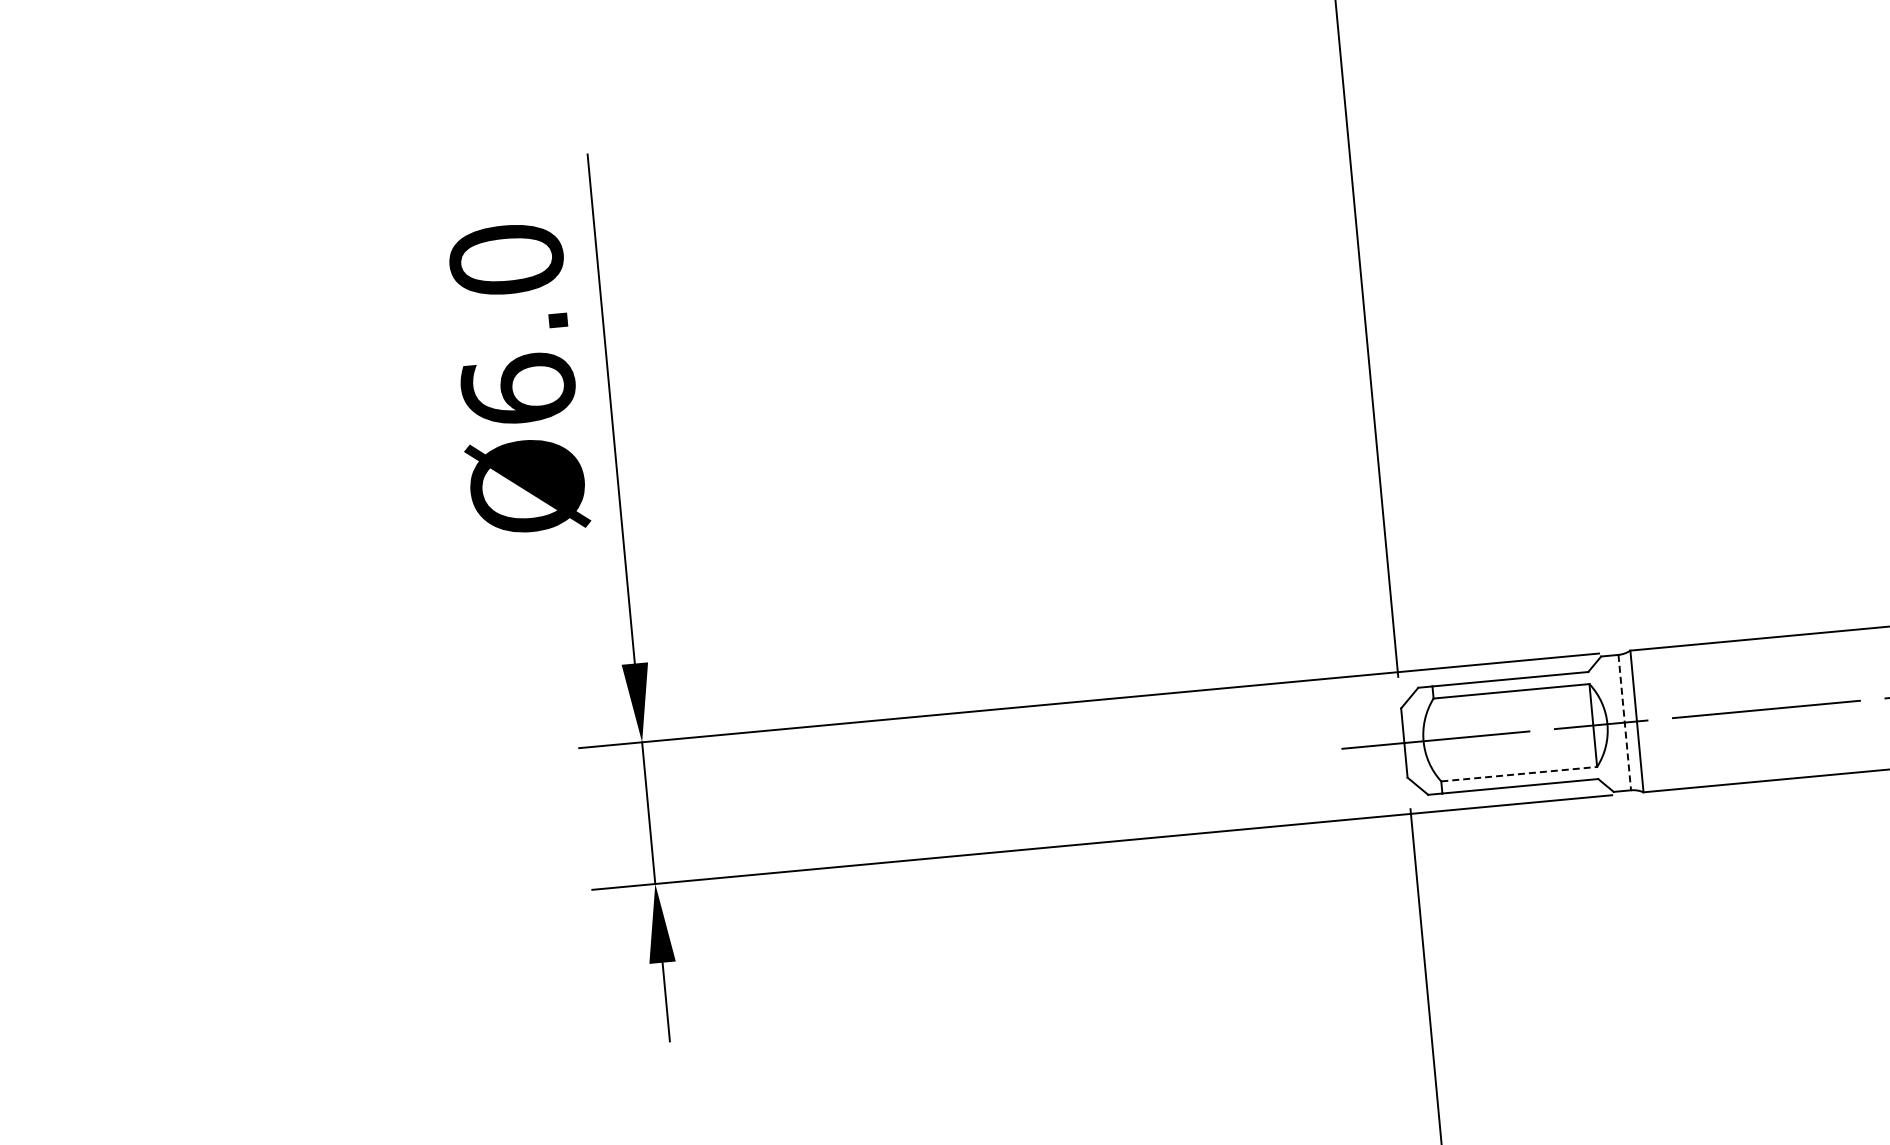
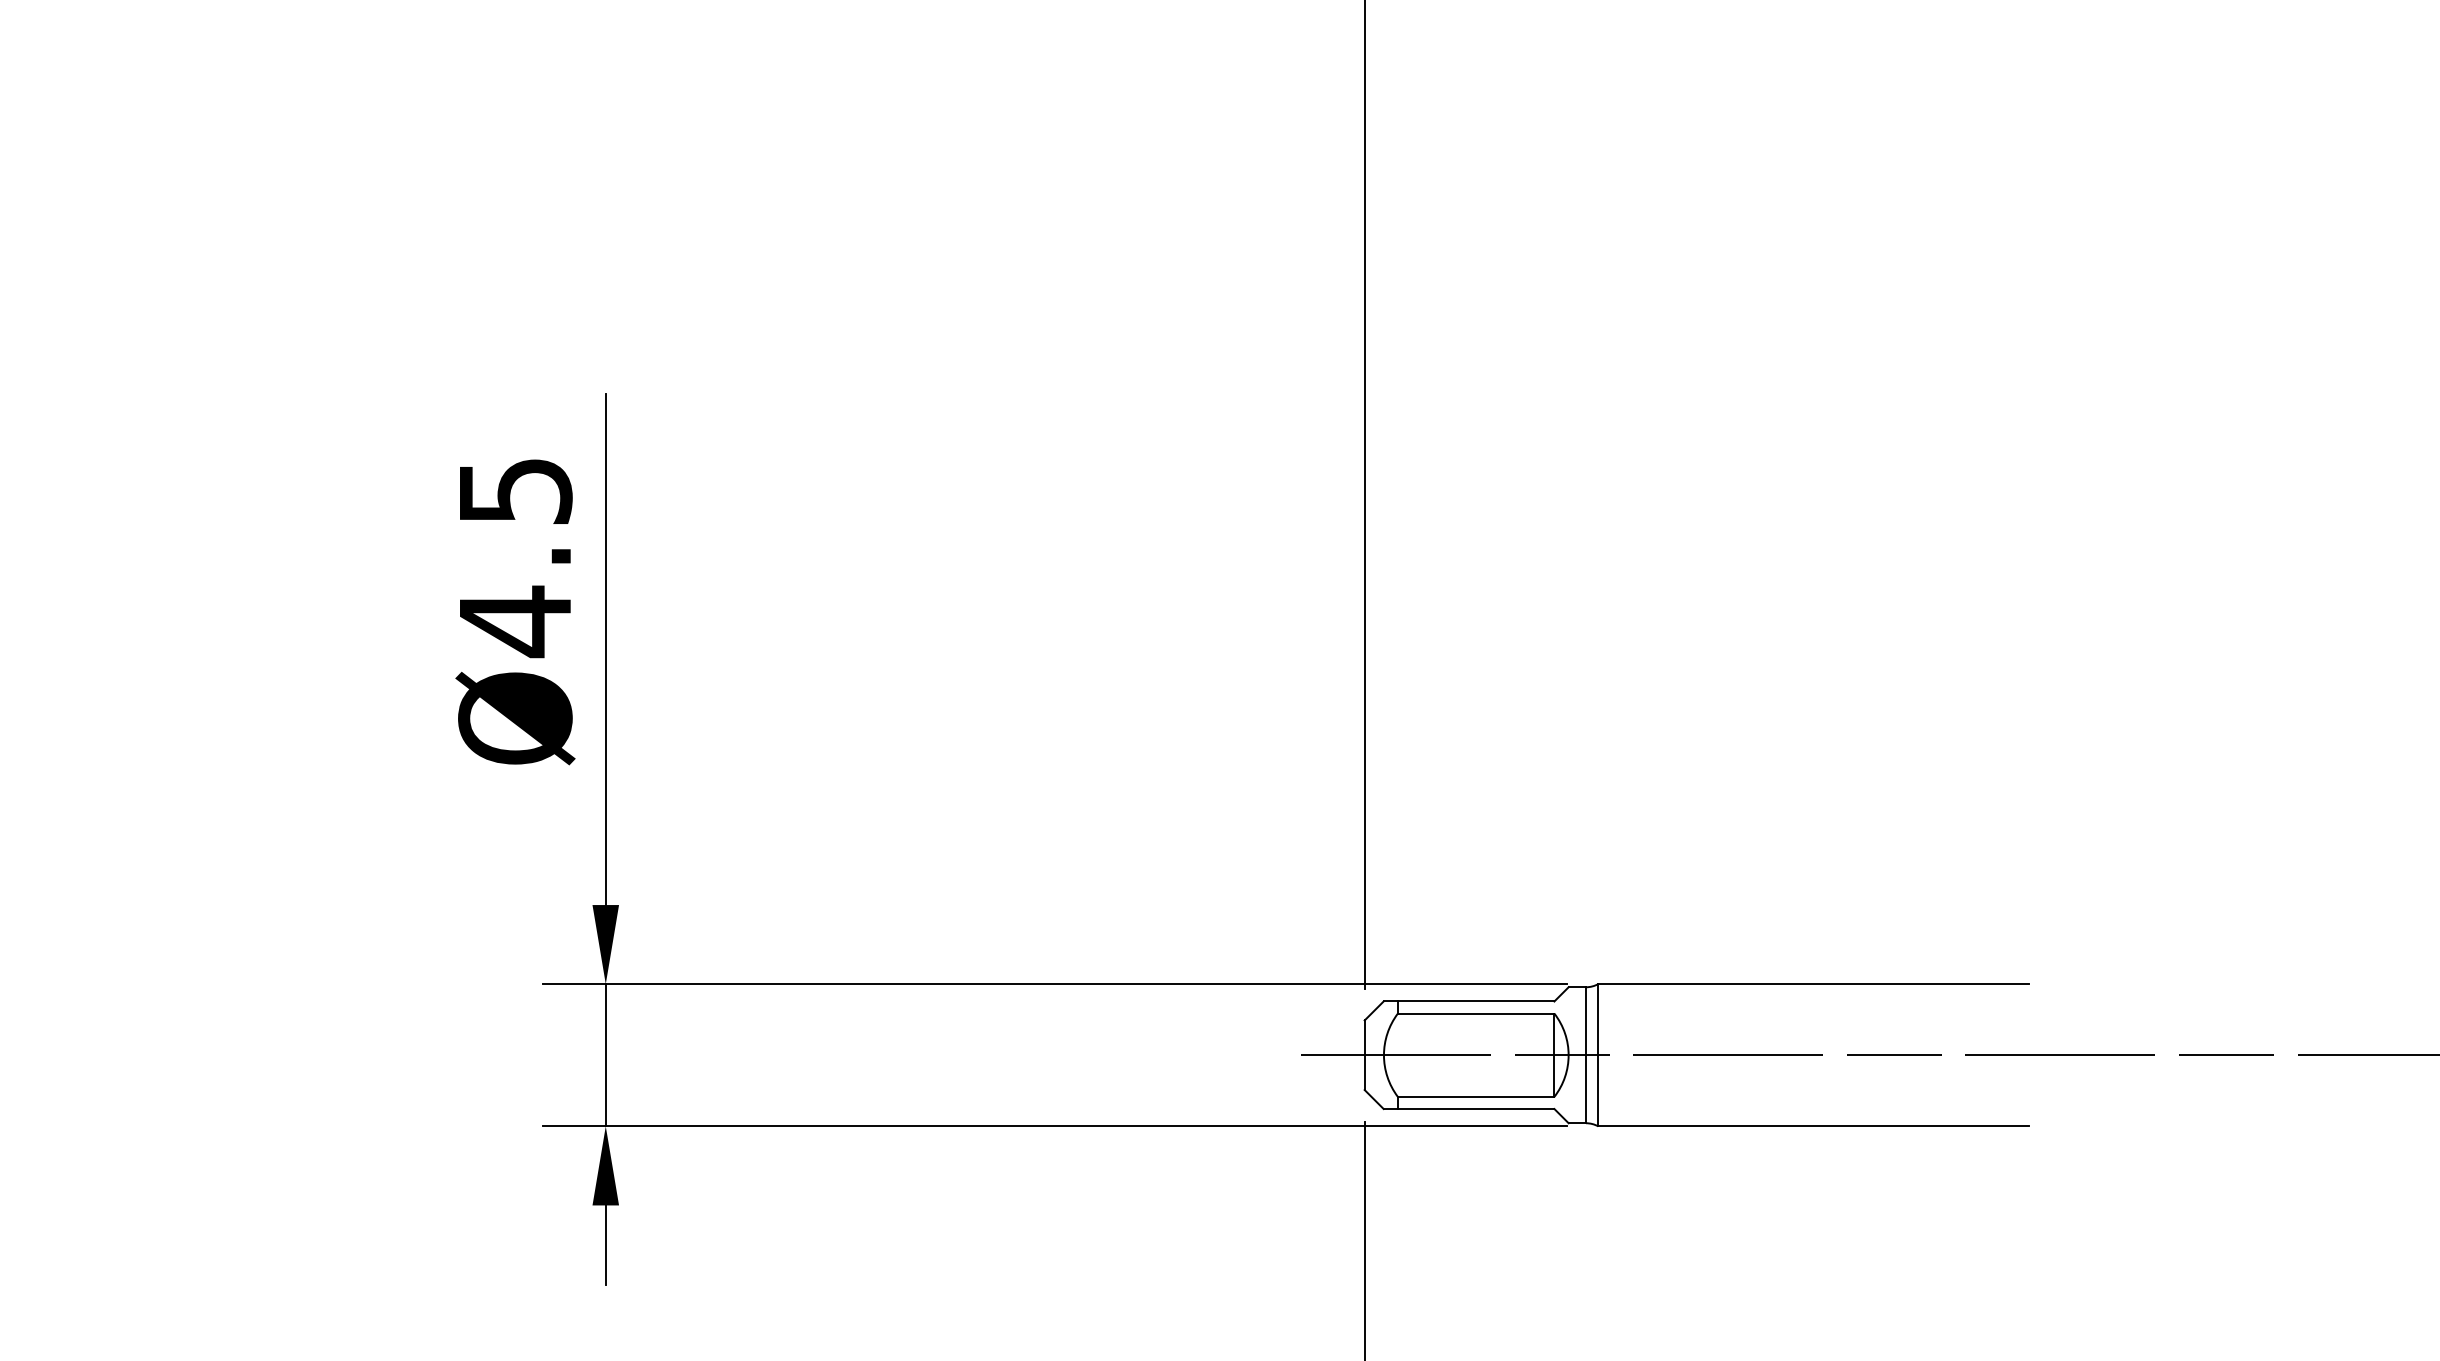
text: (512, 325) -> (515, 557), Ø6.0 -> Ø4.5
line: (1625, 722) -> (1586, 1055), dashed -> solid
line: (1519, 773) -> (1476, 1096), dashed -> solid

